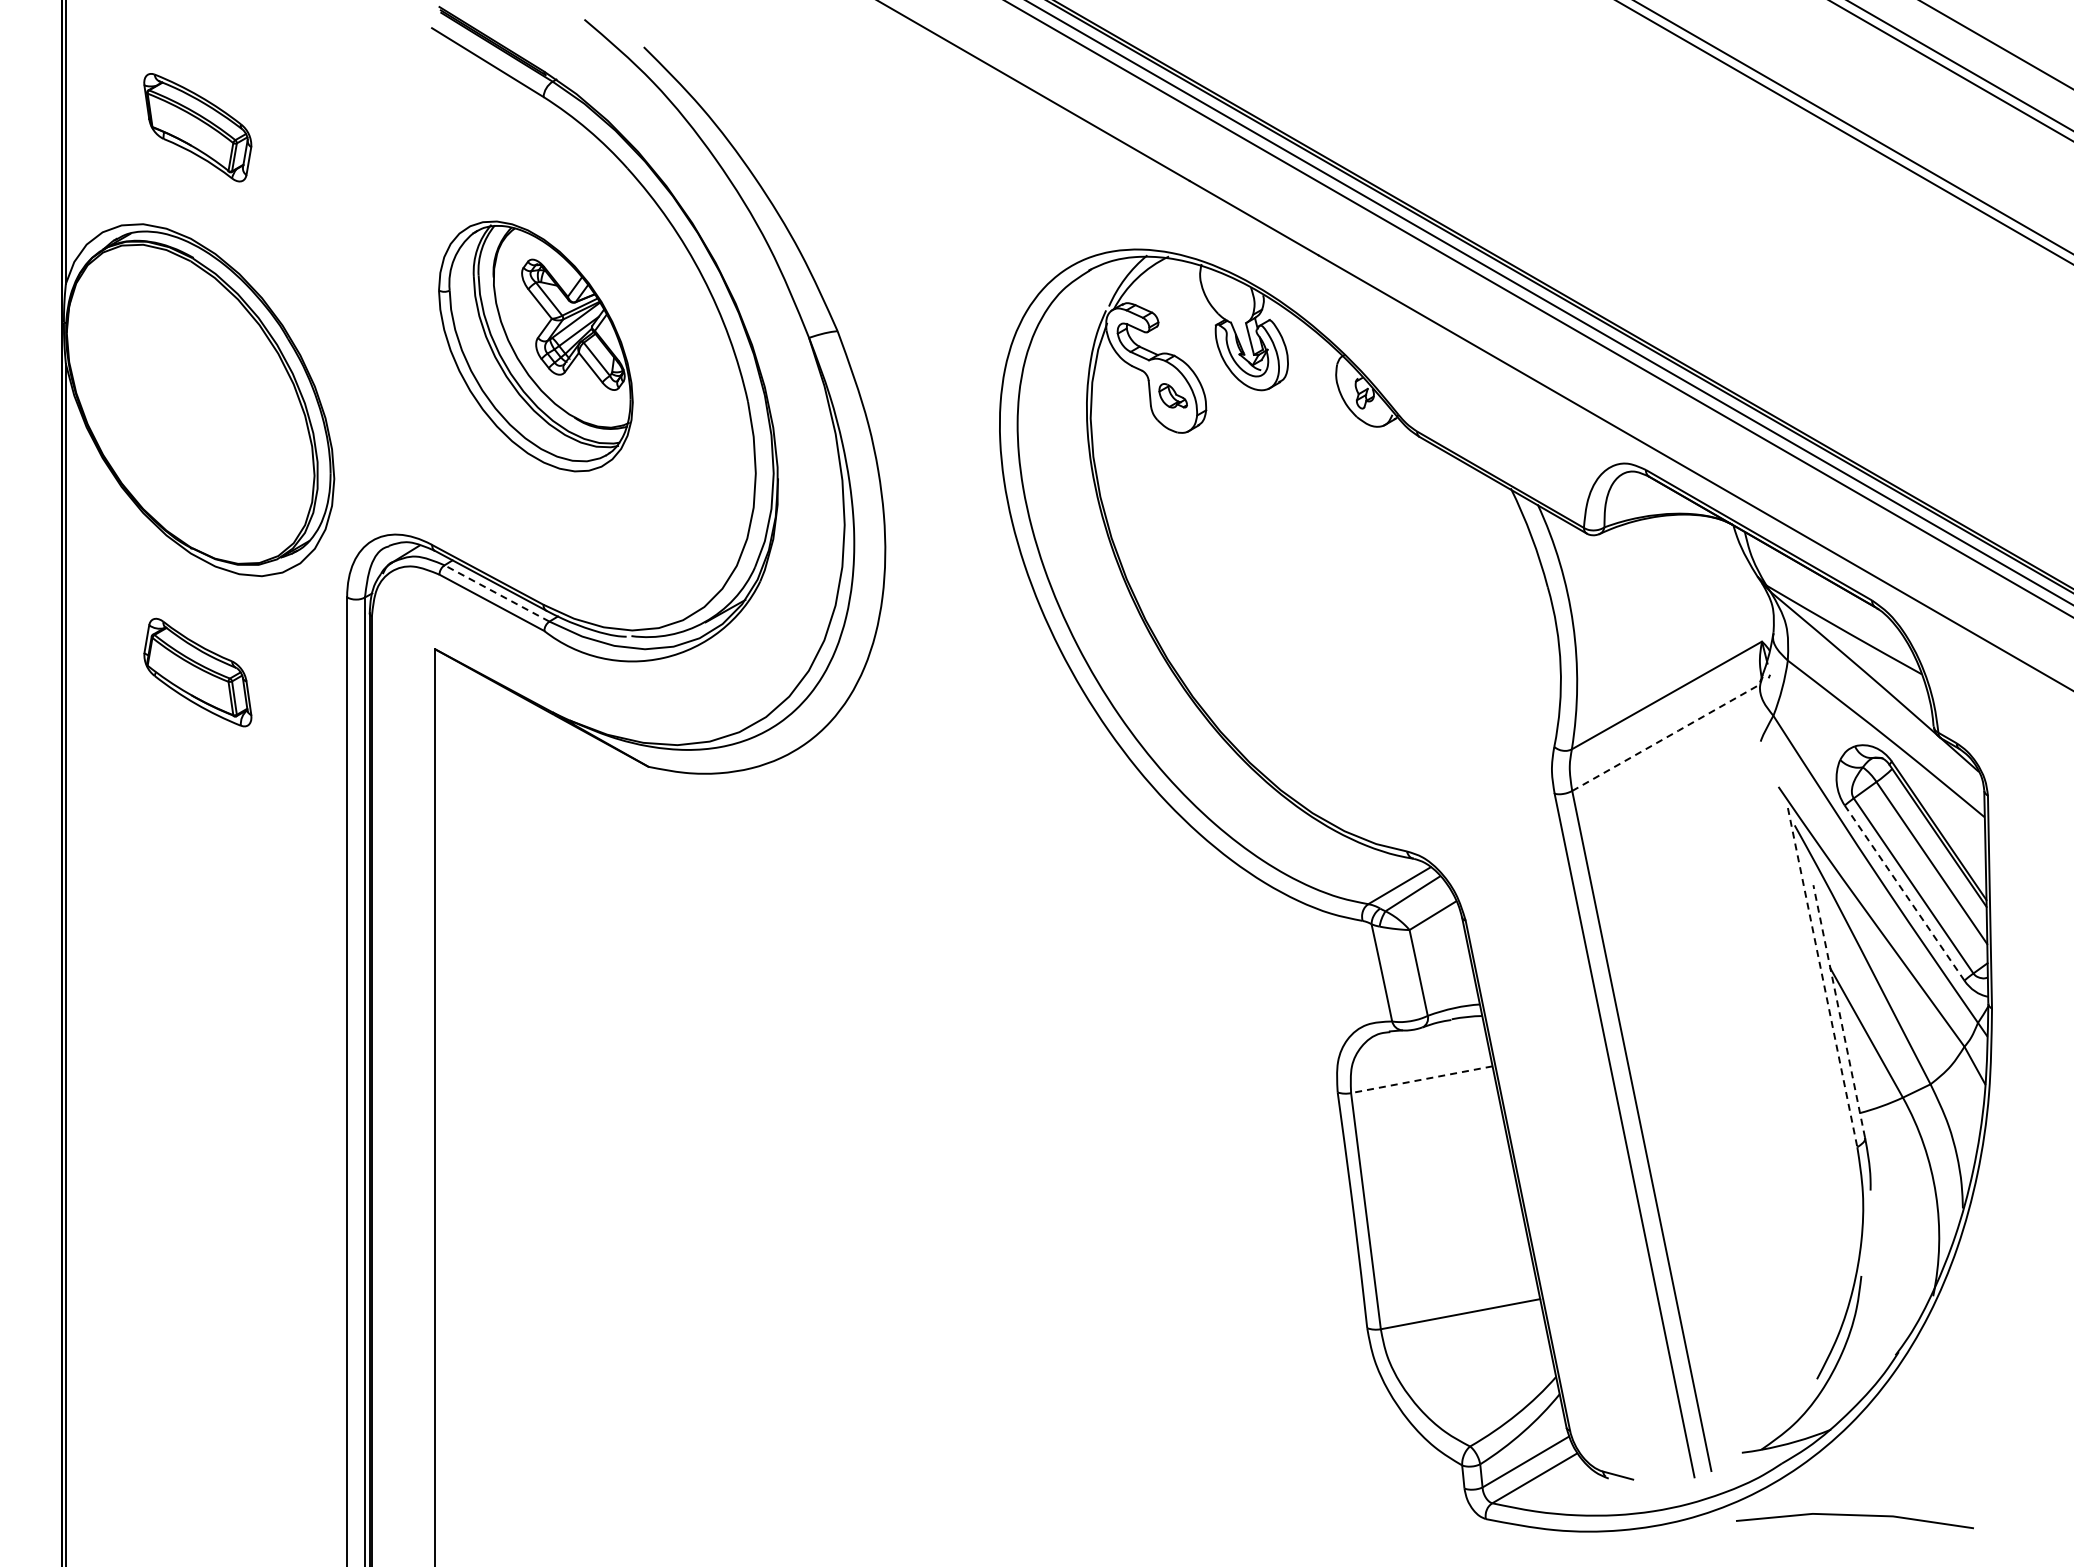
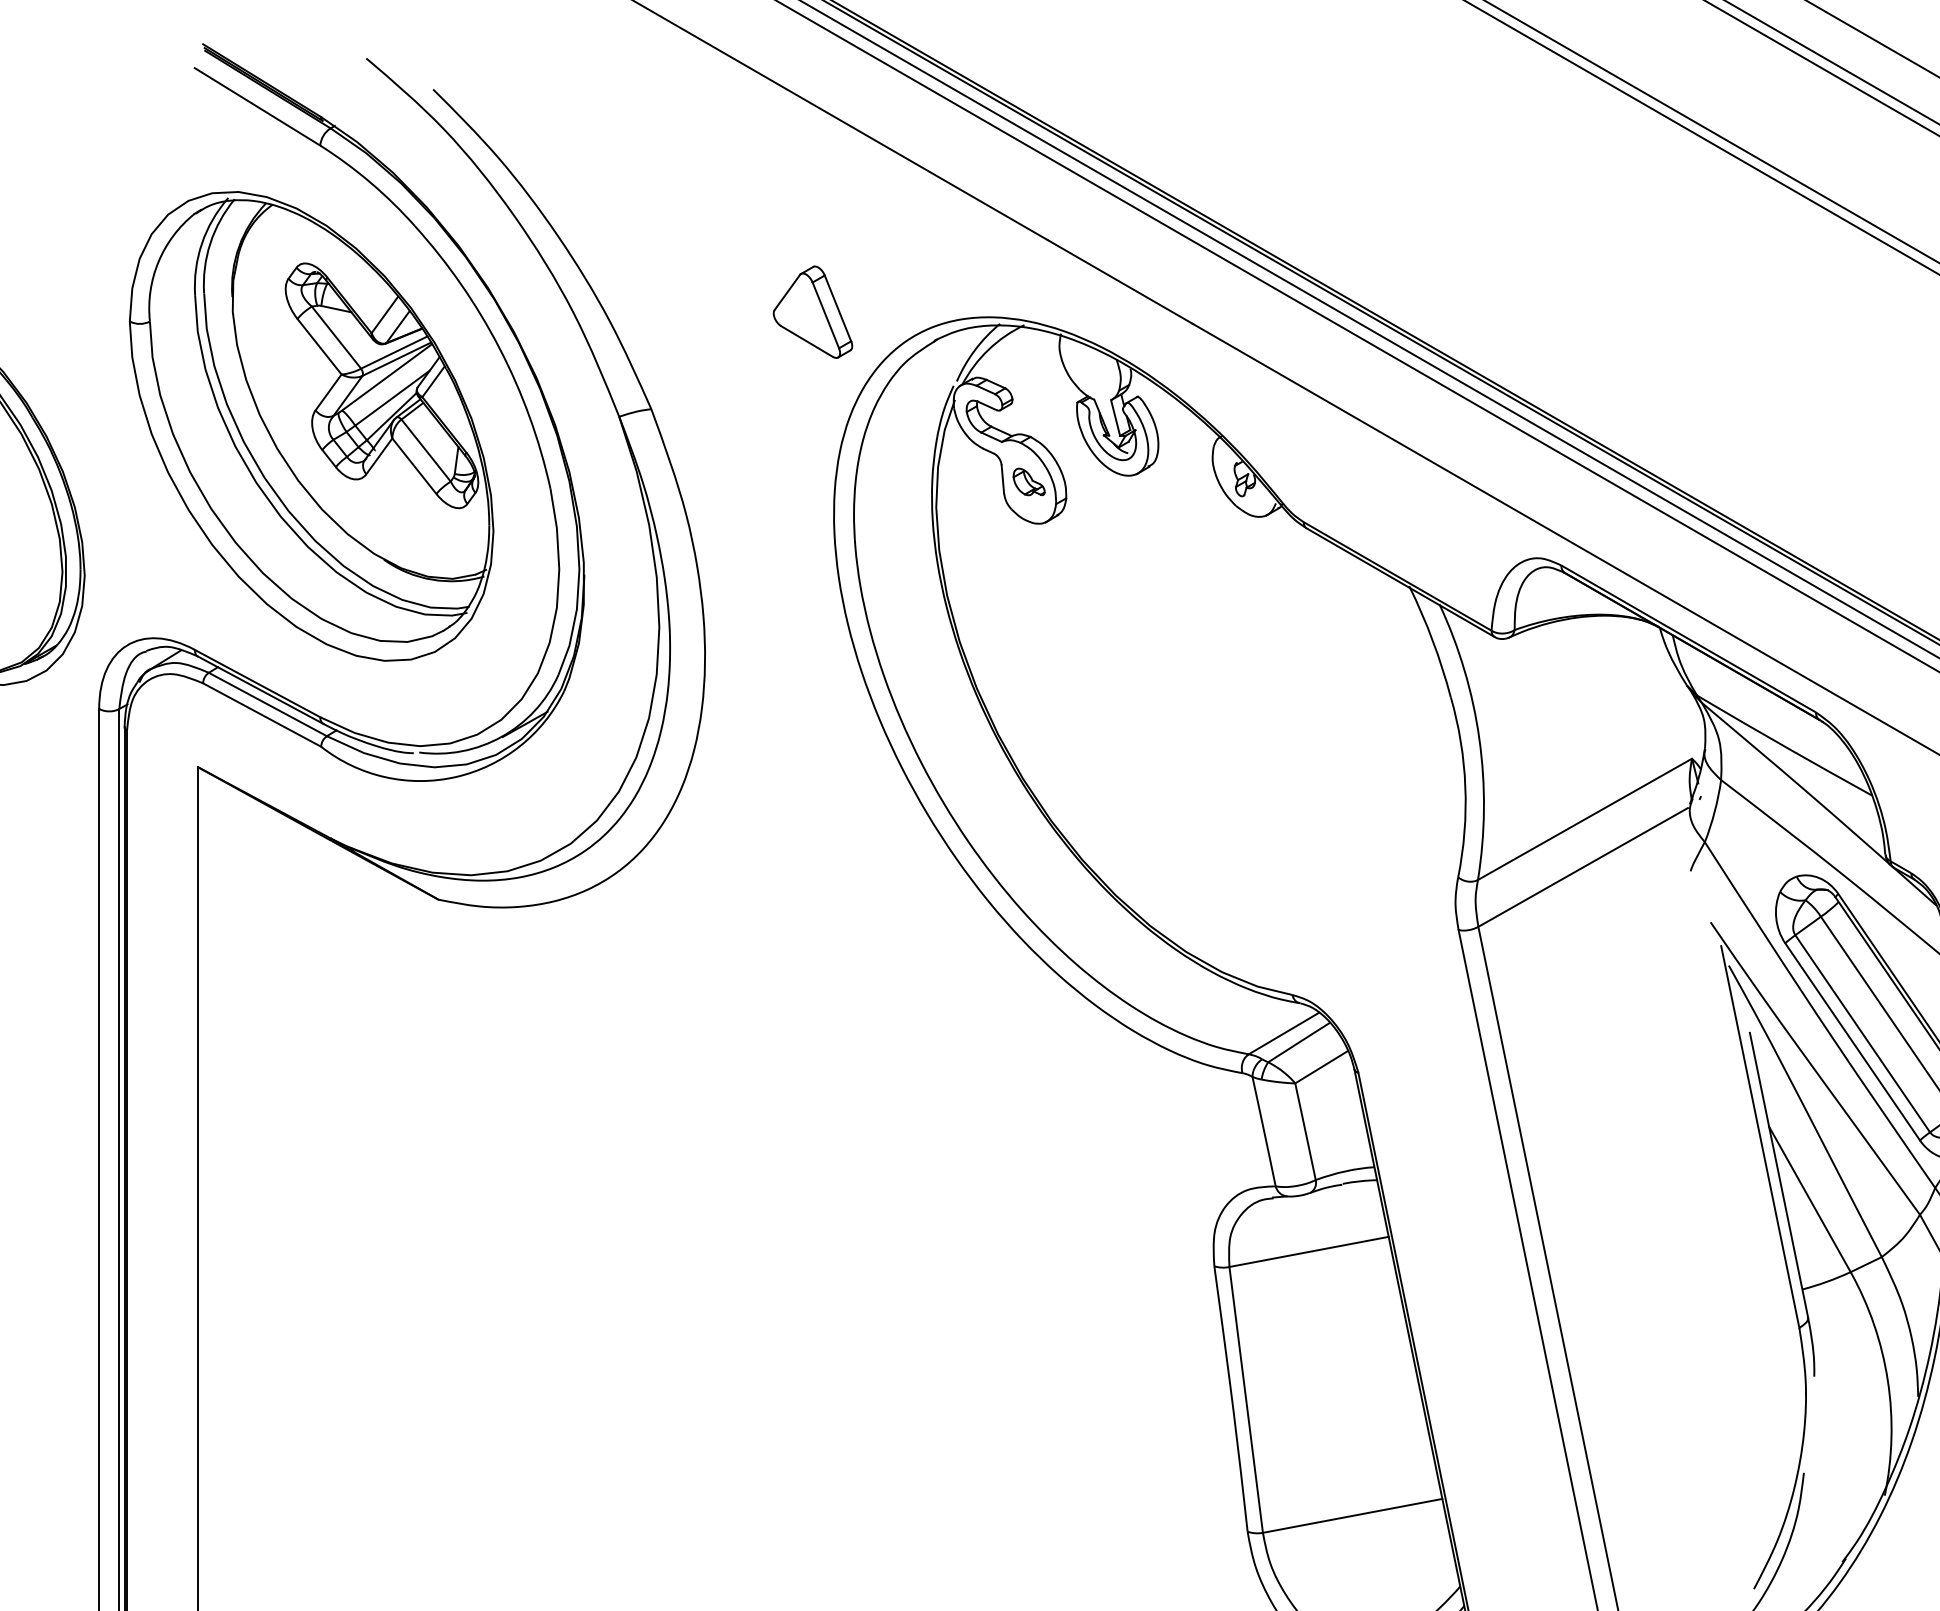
part: (980, 244) -> (812, 311), added
part: (535, 346) -> (311, 426), size x1.67
line: (497, 593) -> (268, 704), dashed -> solid
line: (1666, 737) -> (1584, 866), dashed -> solid
line: (1904, 892) -> (1852, 1041), dashed -> solid
line: (1822, 978) -> (1760, 1137), dashed -> solid
line: (1839, 1011) -> (1779, 1175), dashed -> solid
line: (1421, 1079) -> (1308, 1251), dashed -> solid

